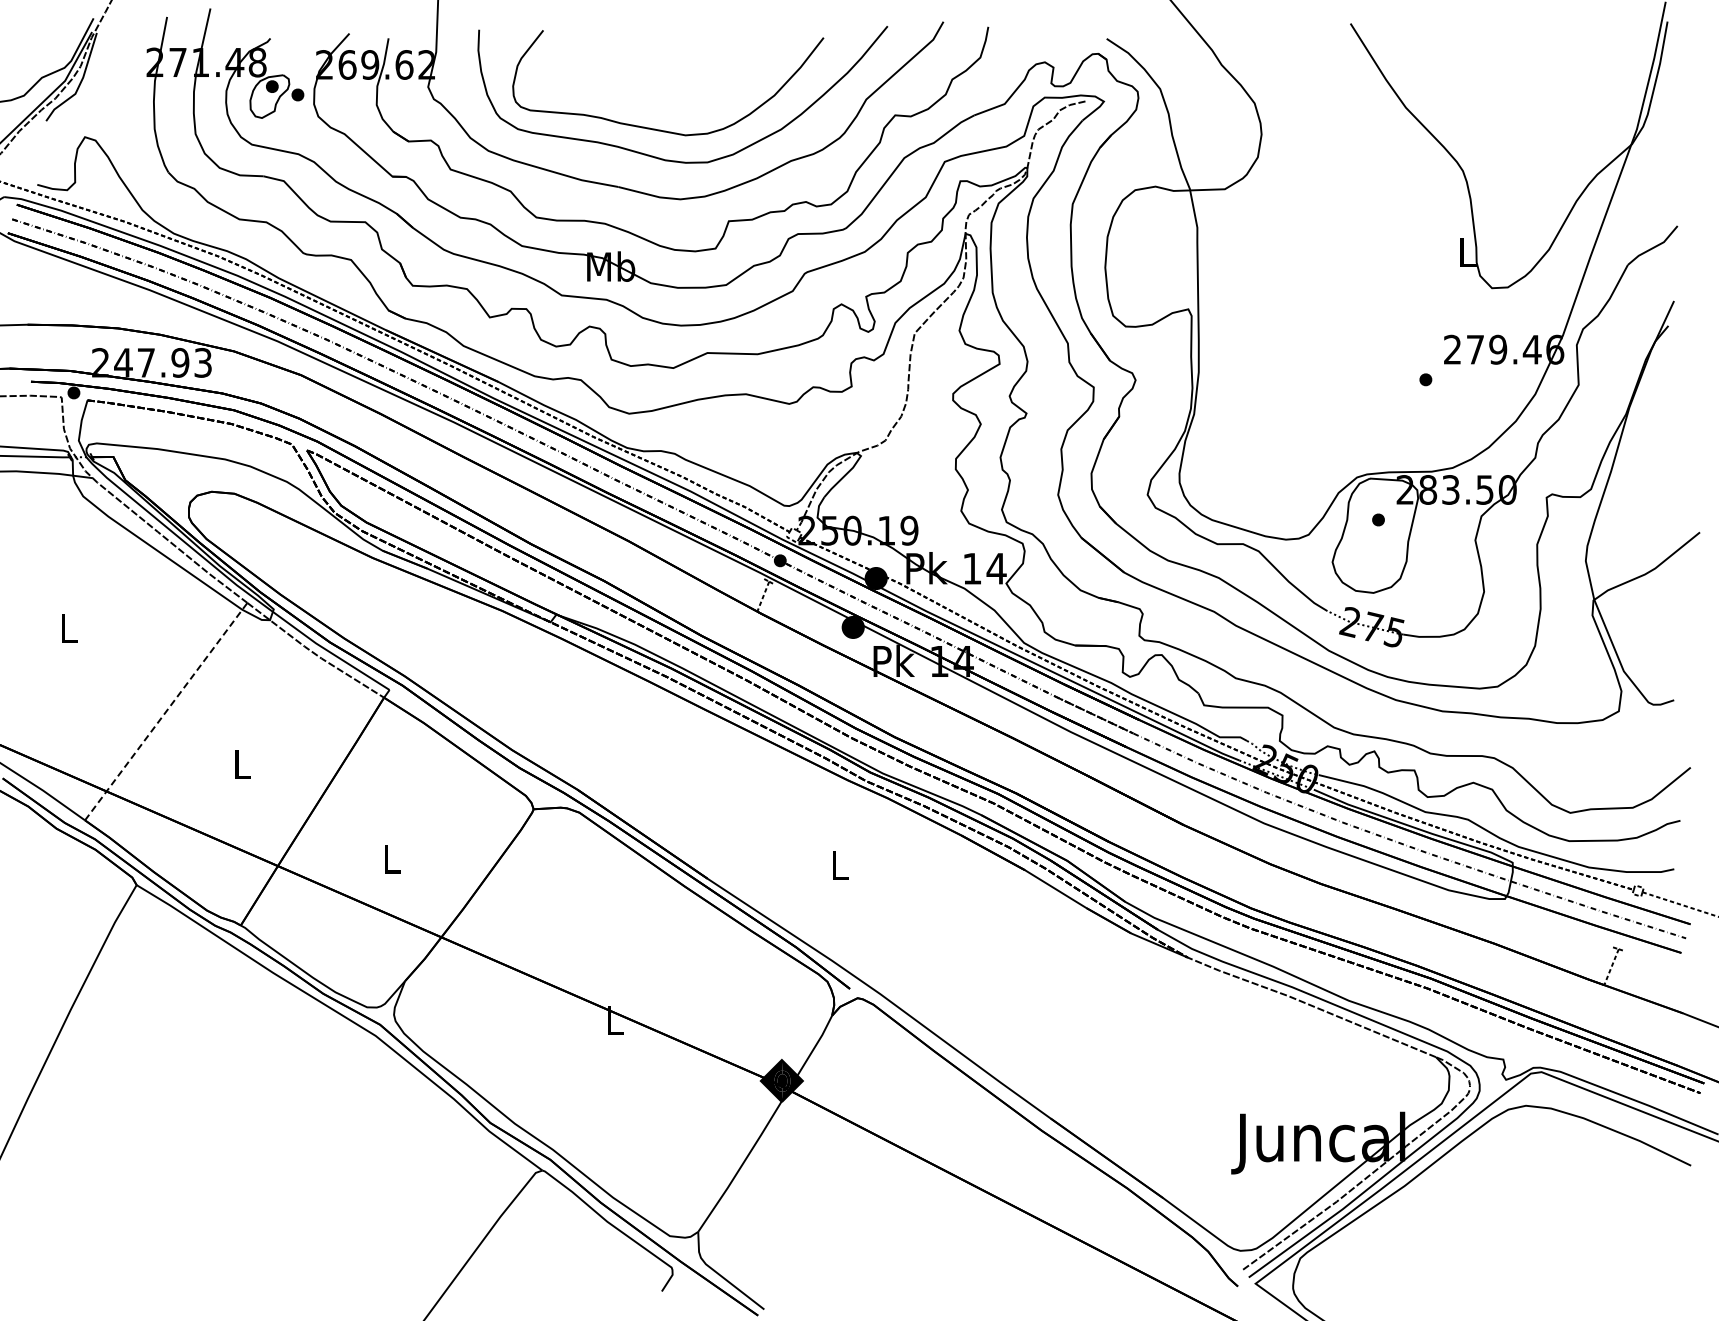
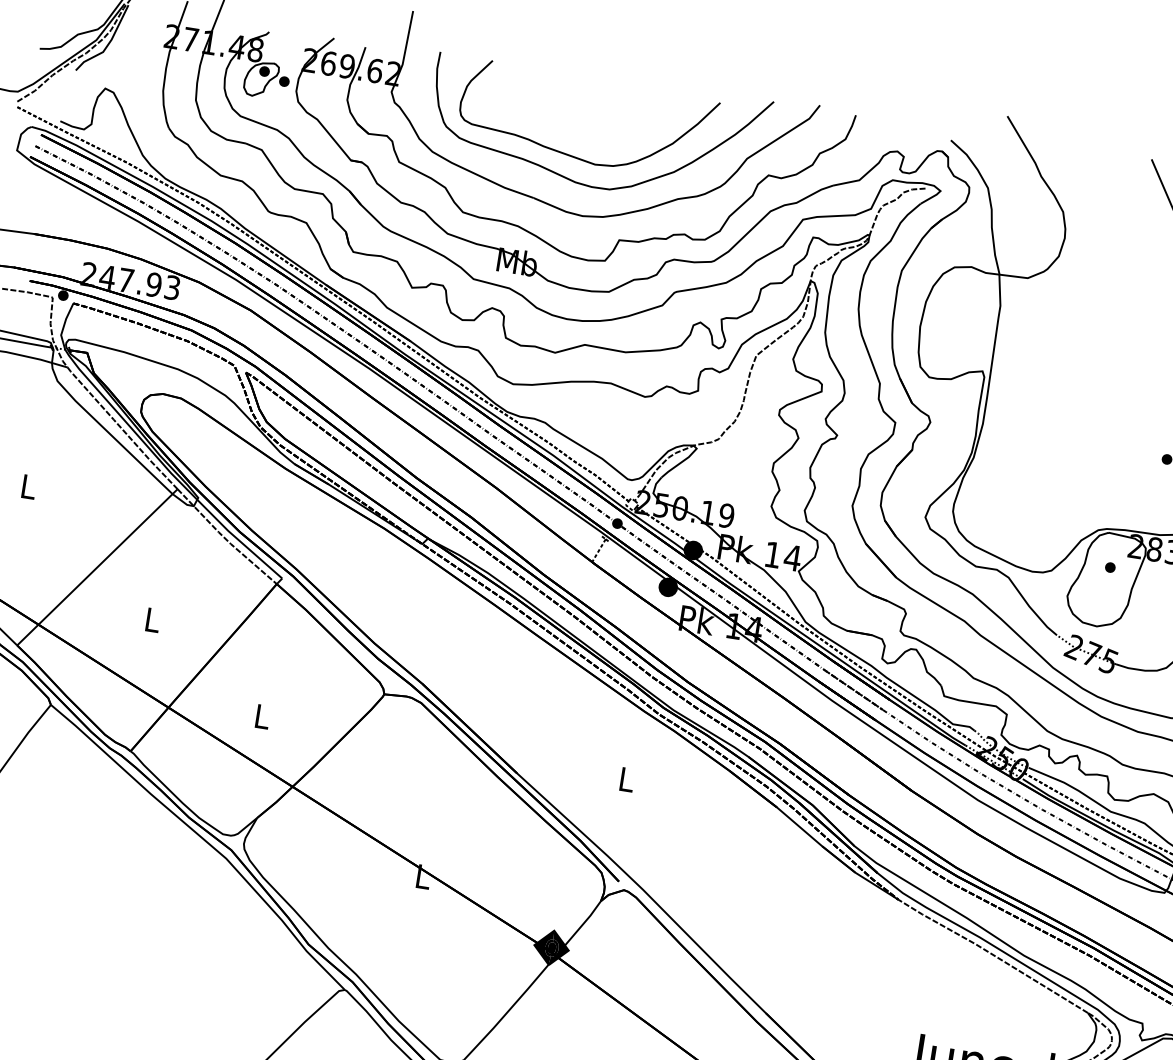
line: (166, 711) -> (97, 567), dashed -> solid

